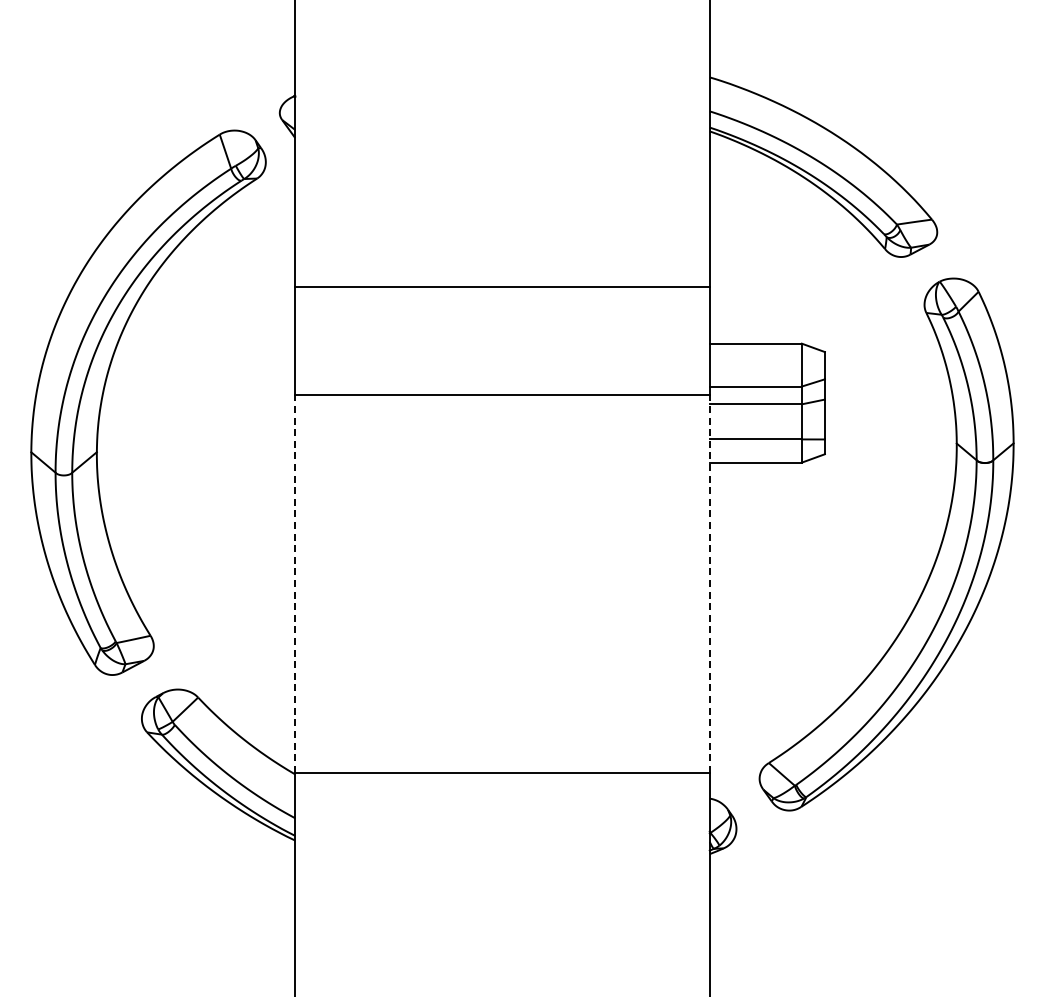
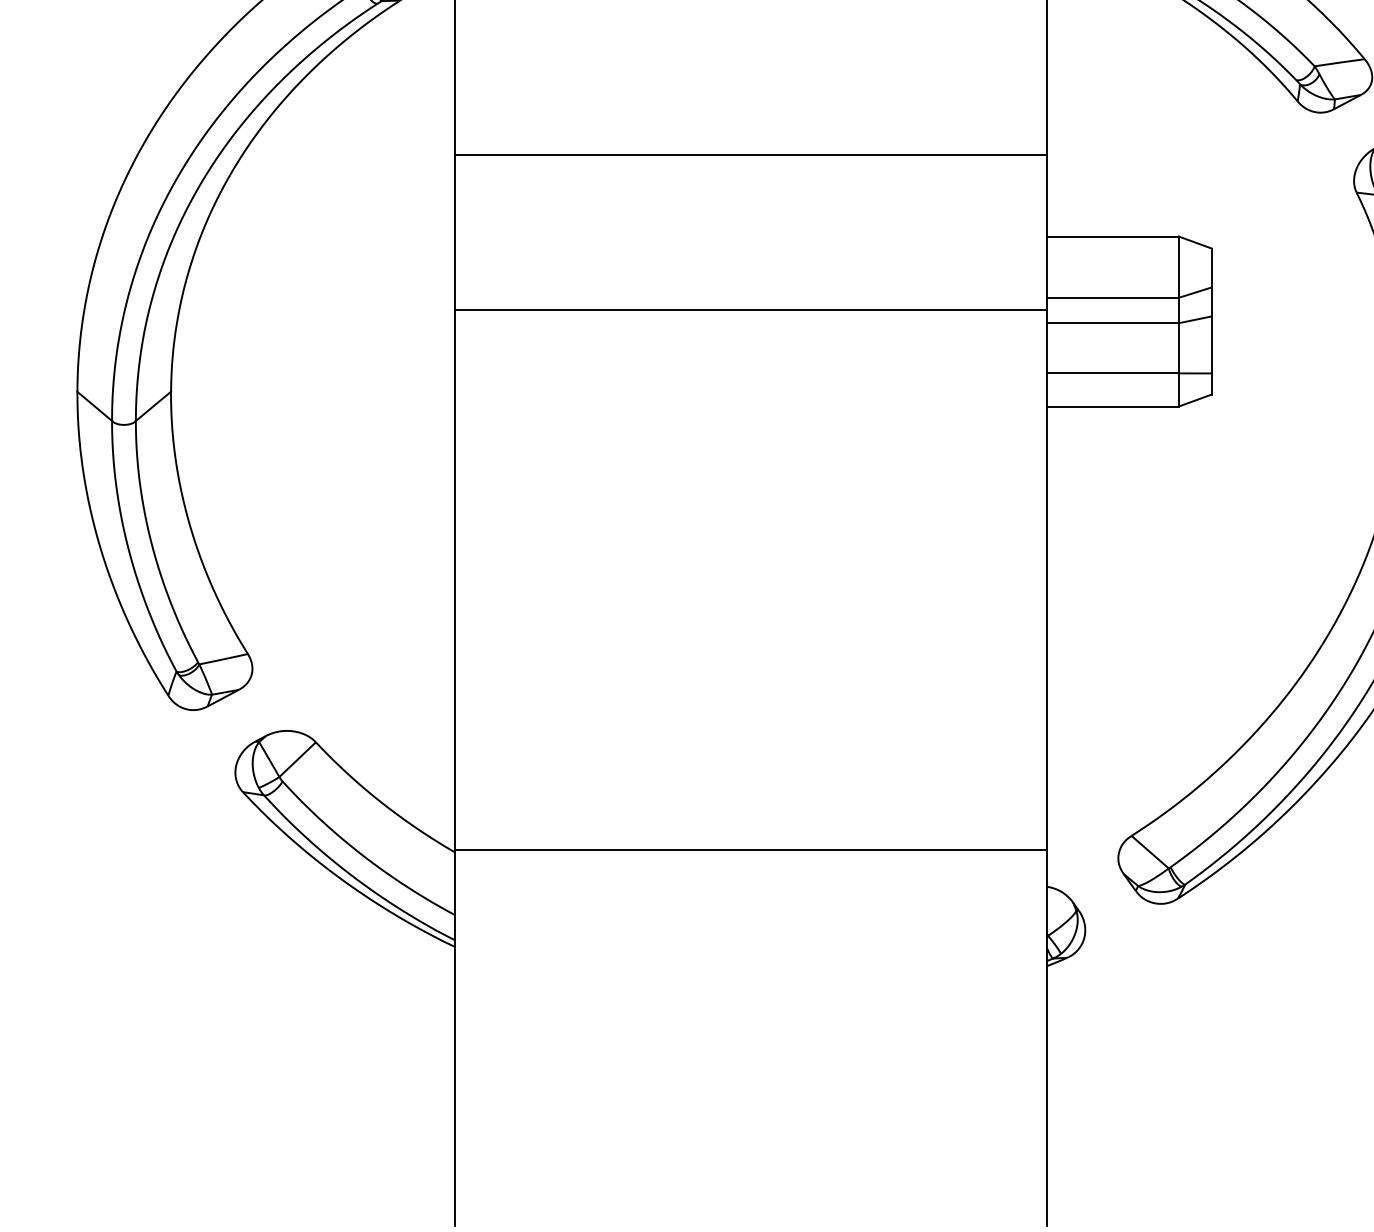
line: (295, 584) -> (454, 580), dashed -> solid
line: (709, 584) -> (1046, 580), dashed -> solid

